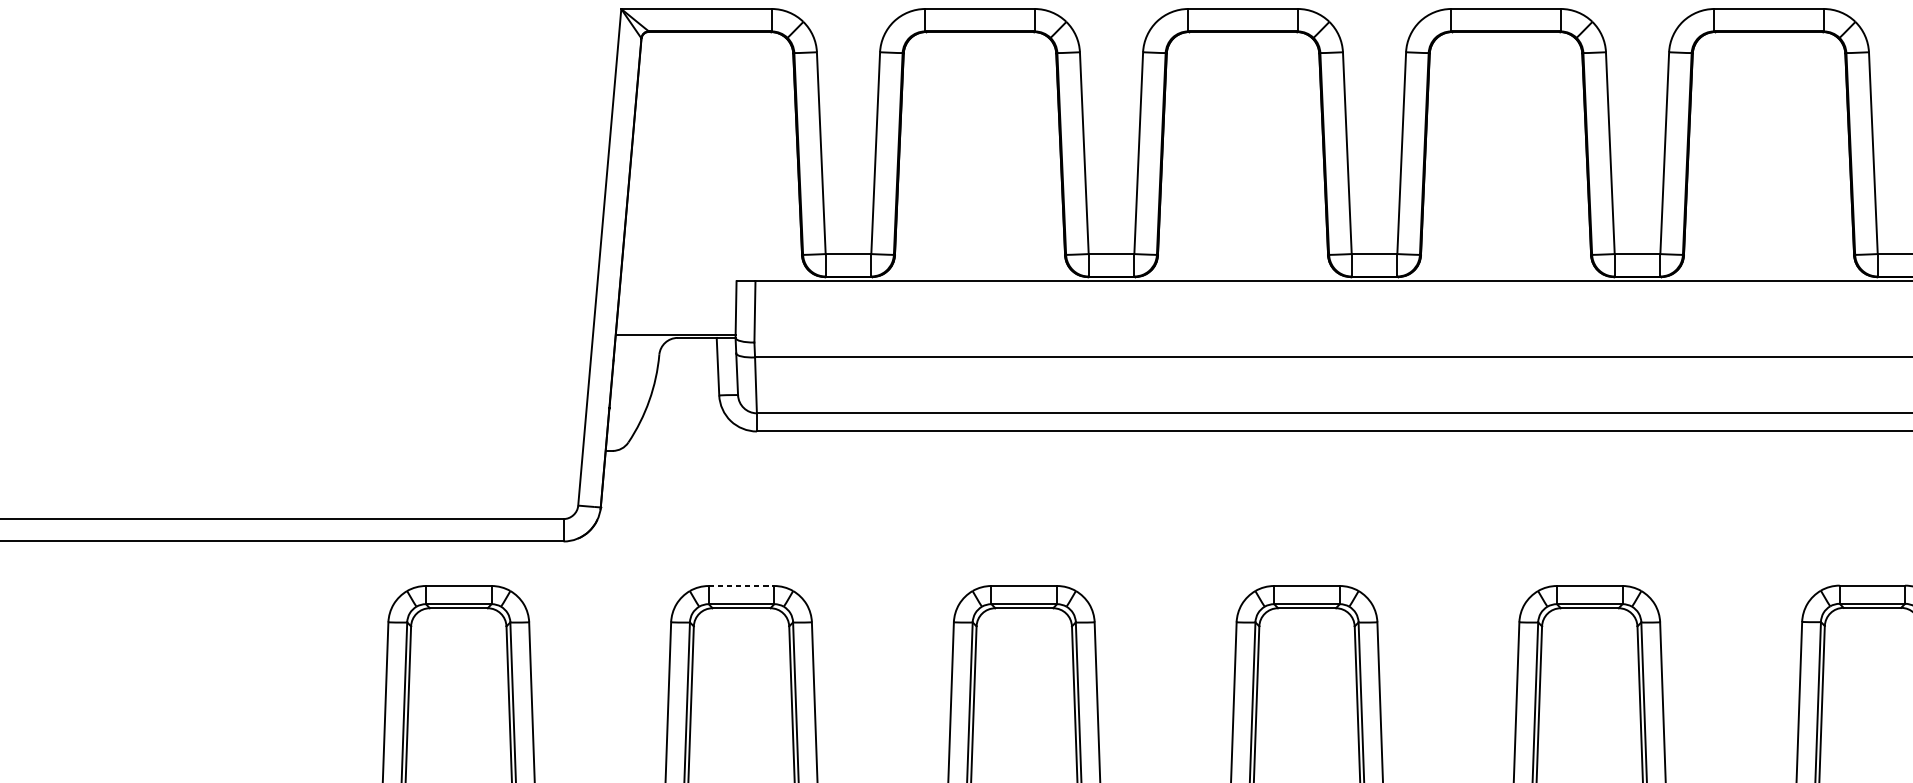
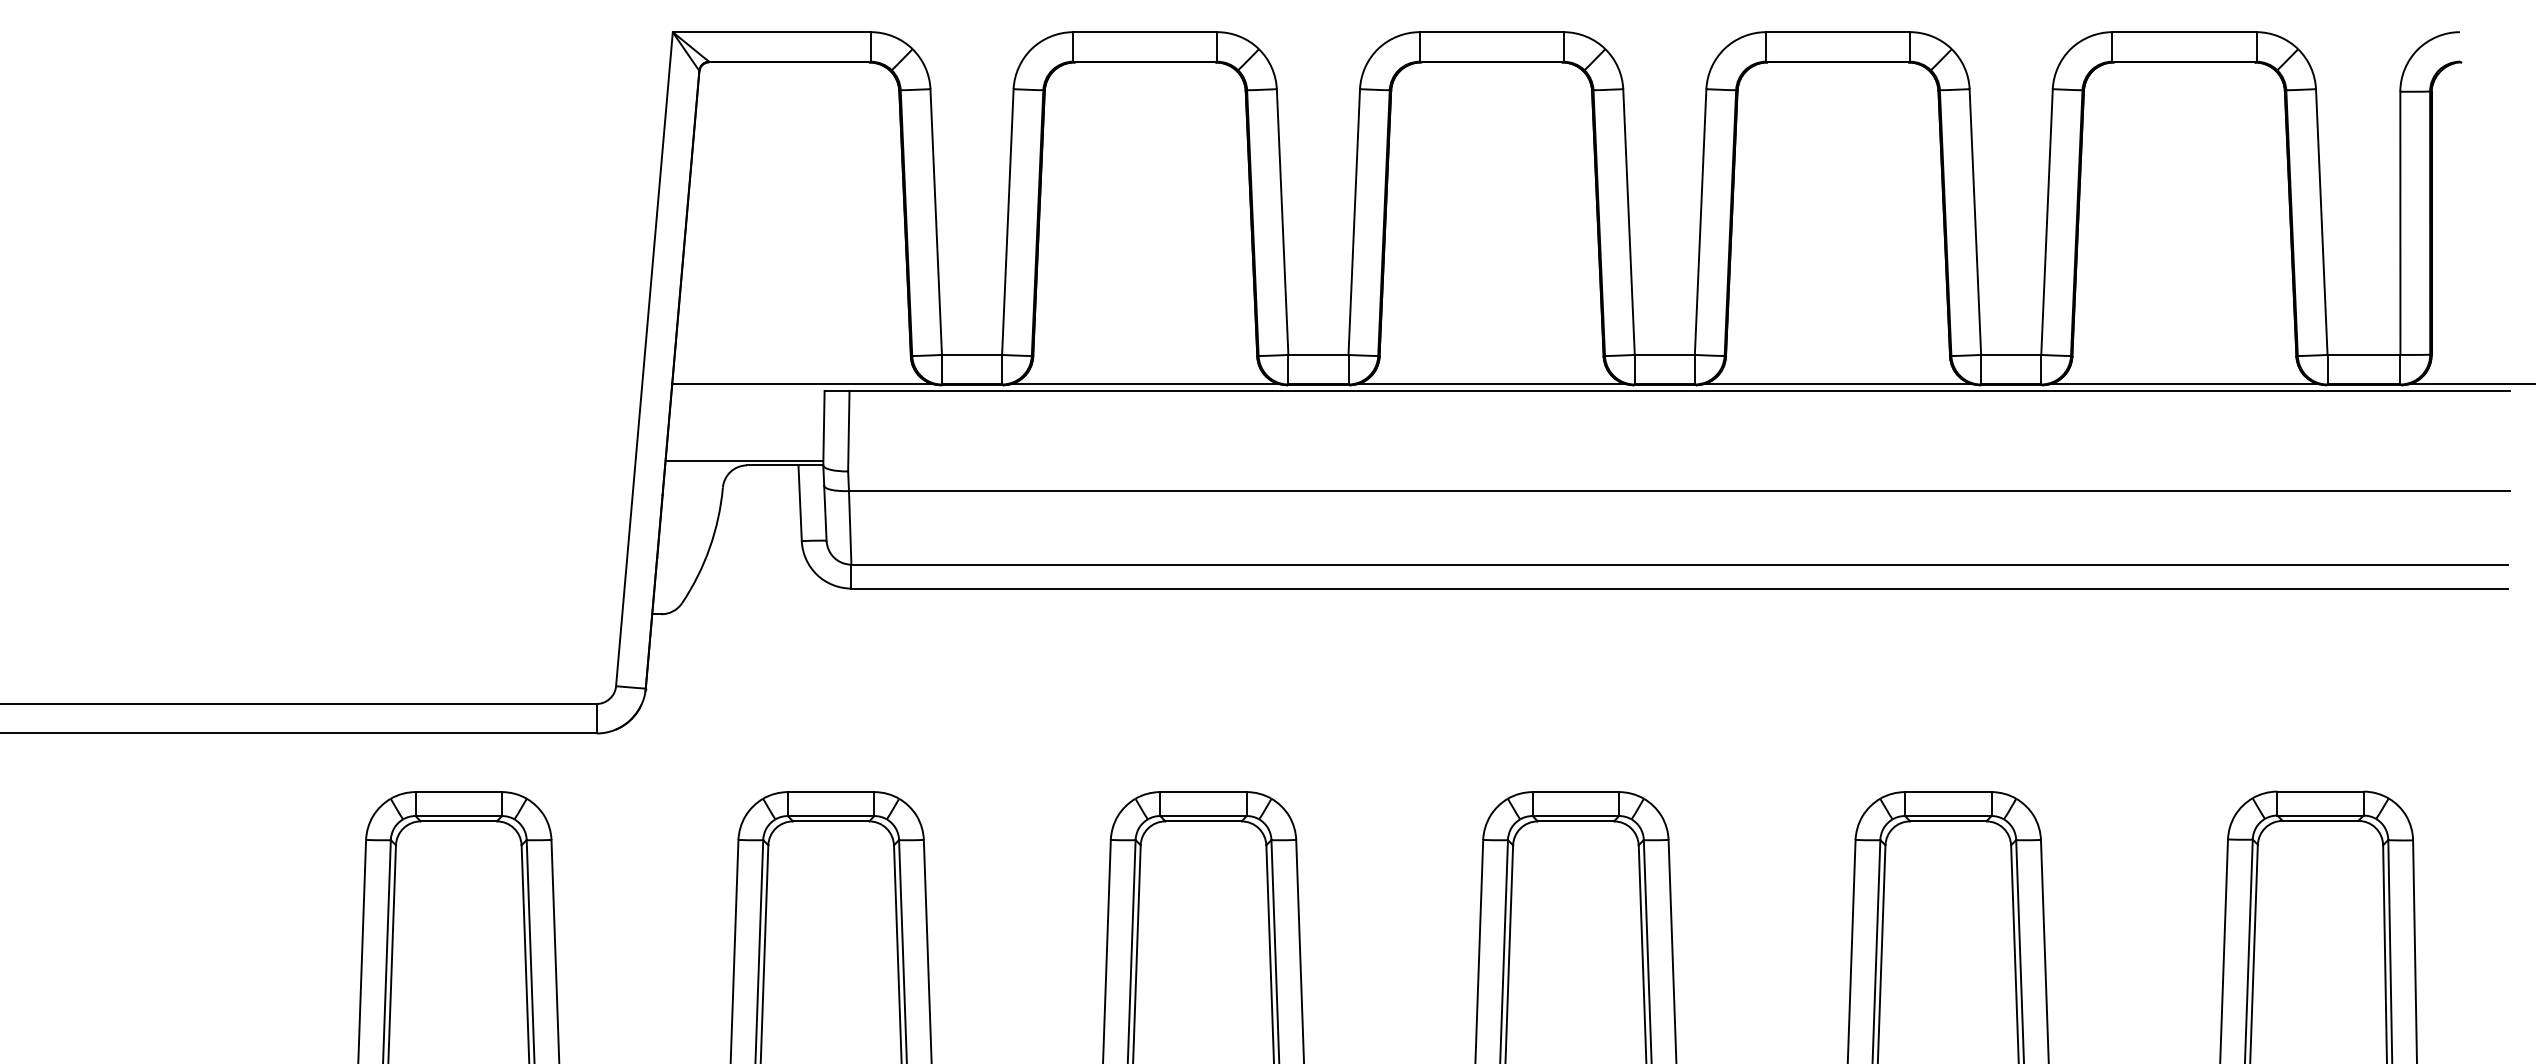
line: (720, 276) -> (803, 384), added
line: (979, 276) -> (1144, 384), added
line: (1242, 276) -> (1491, 384), added
line: (1505, 276) -> (1837, 384), added
line: (1768, 276) -> (2183, 384), added
line: (741, 586) -> (831, 792), dashed -> solid

